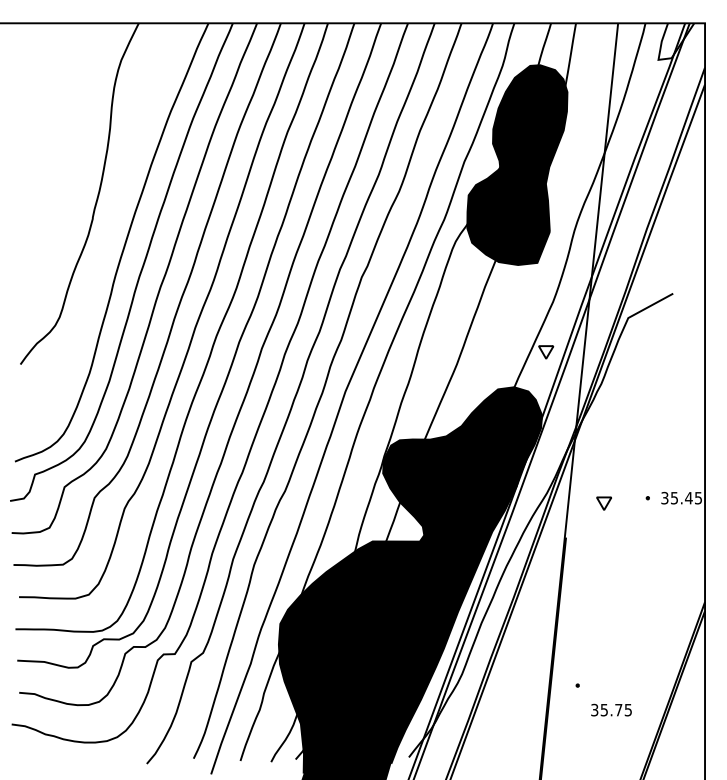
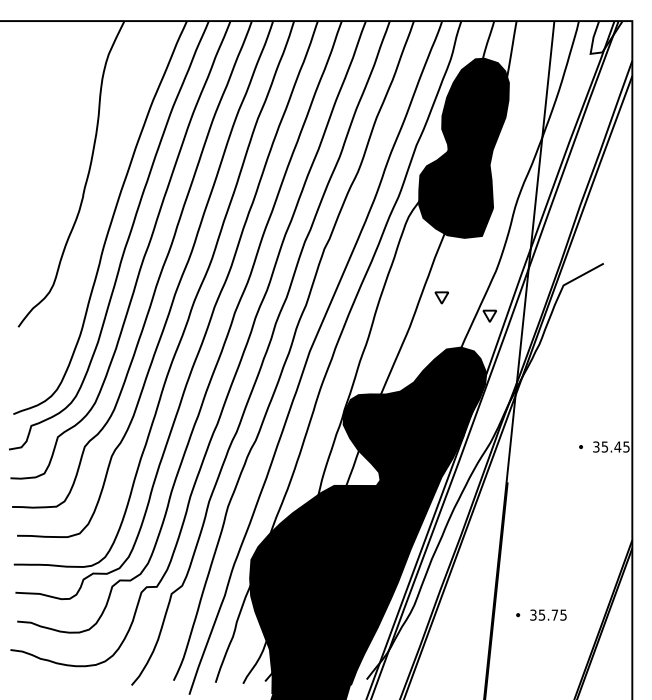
part: (603, 503) -> (441, 297), moved
text: (611, 709) -> (548, 614), moved

